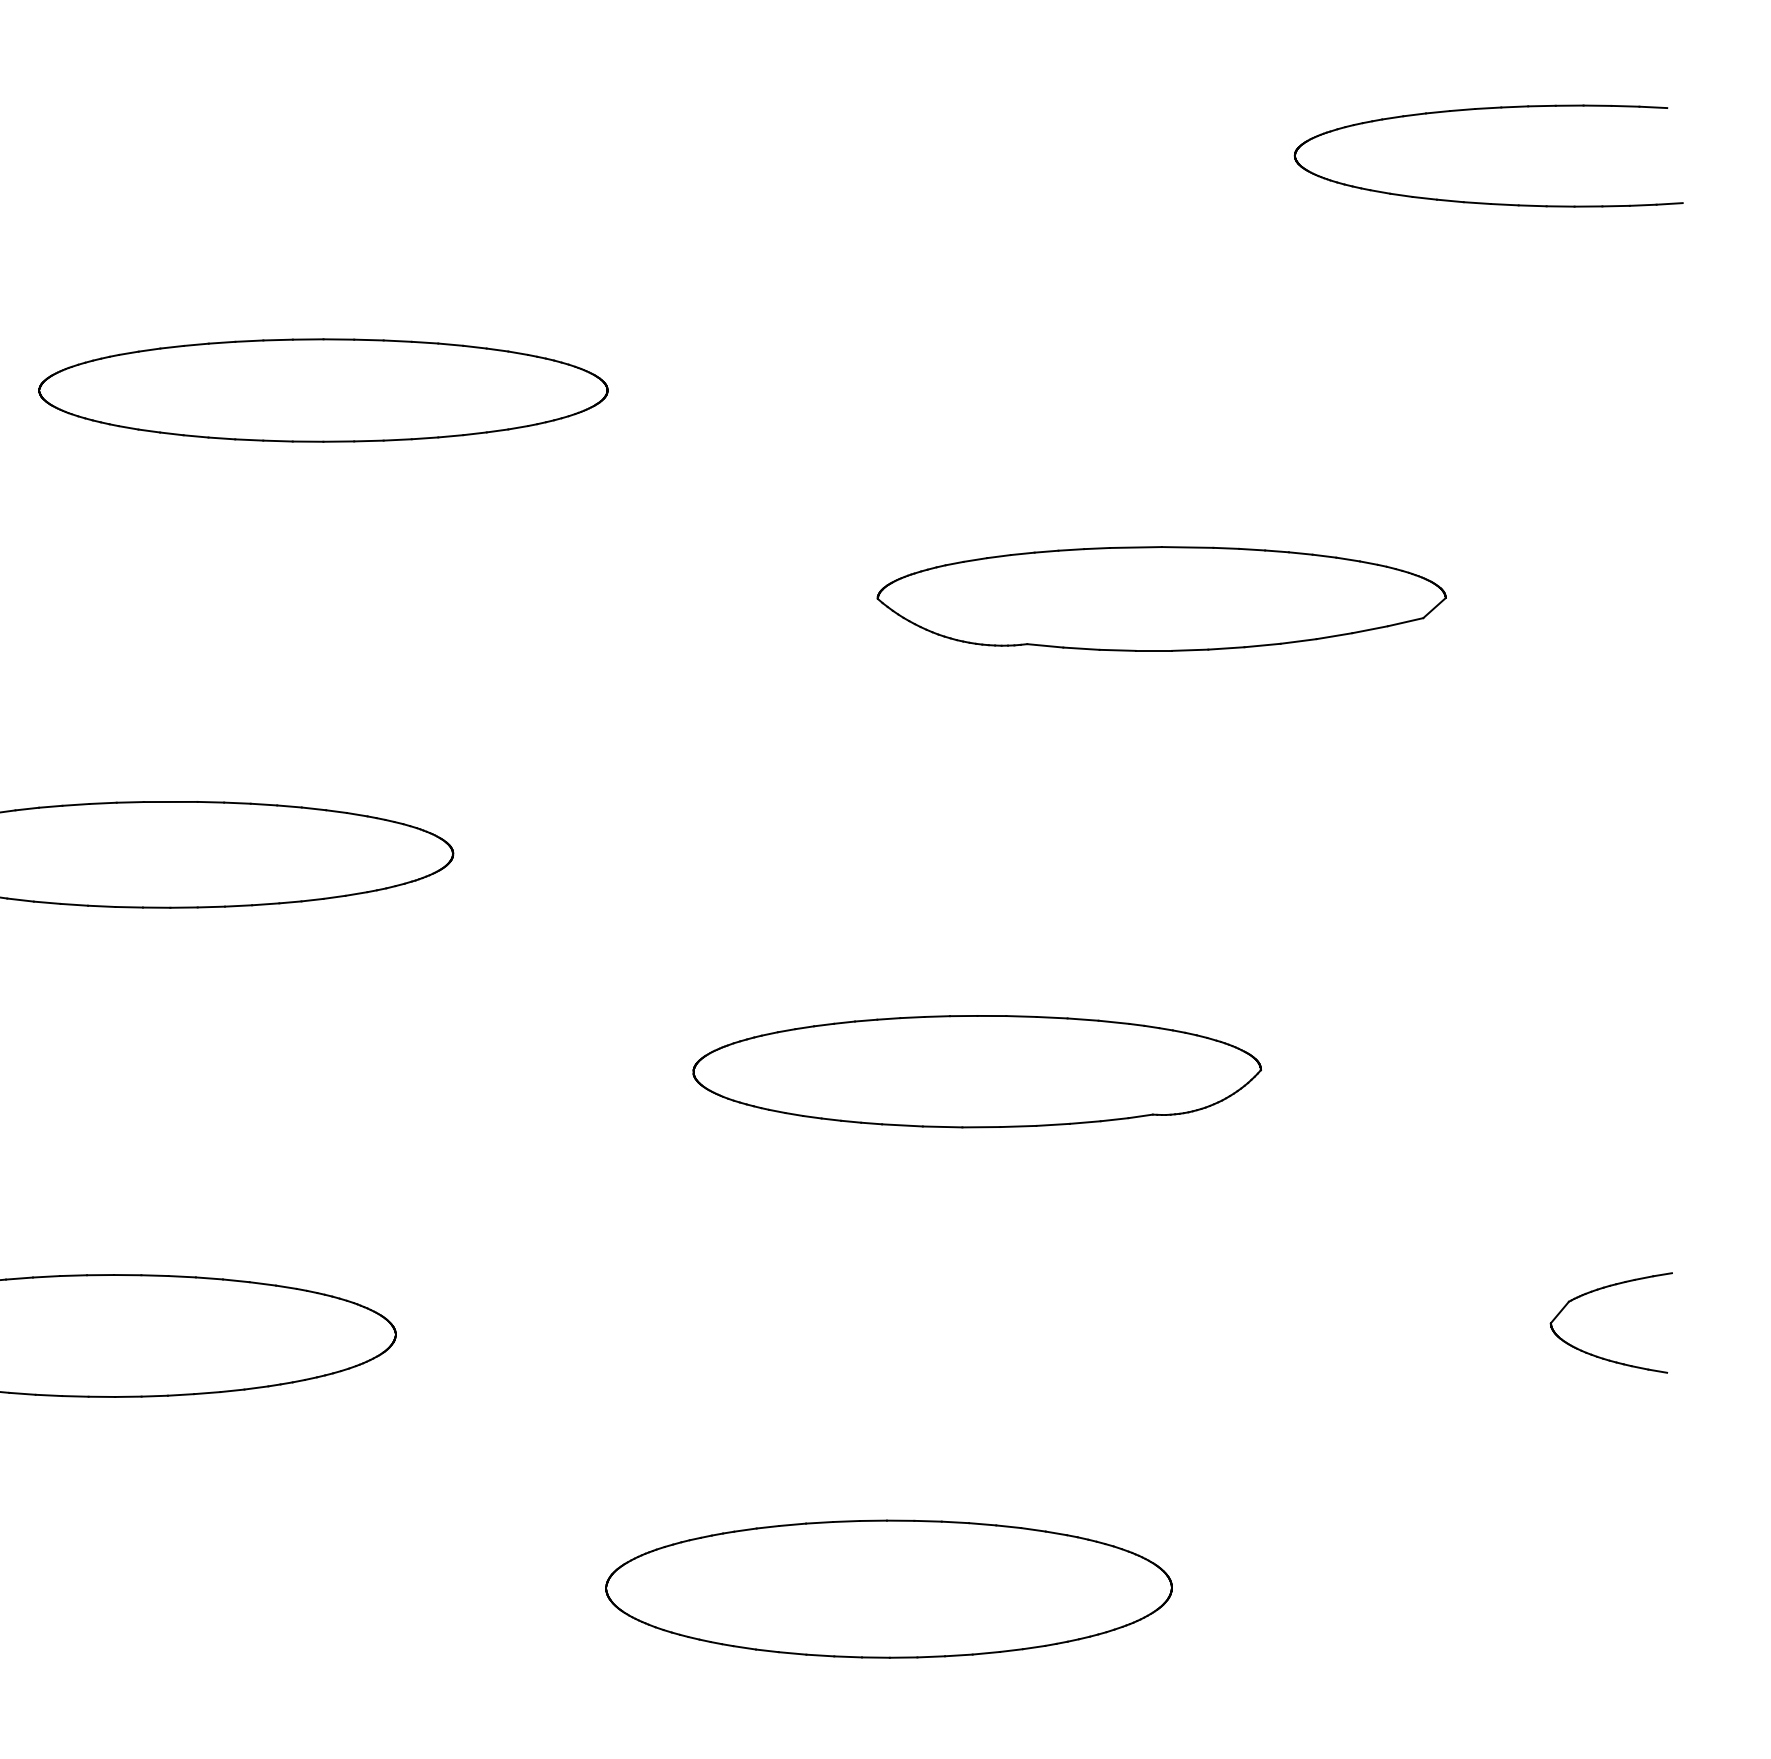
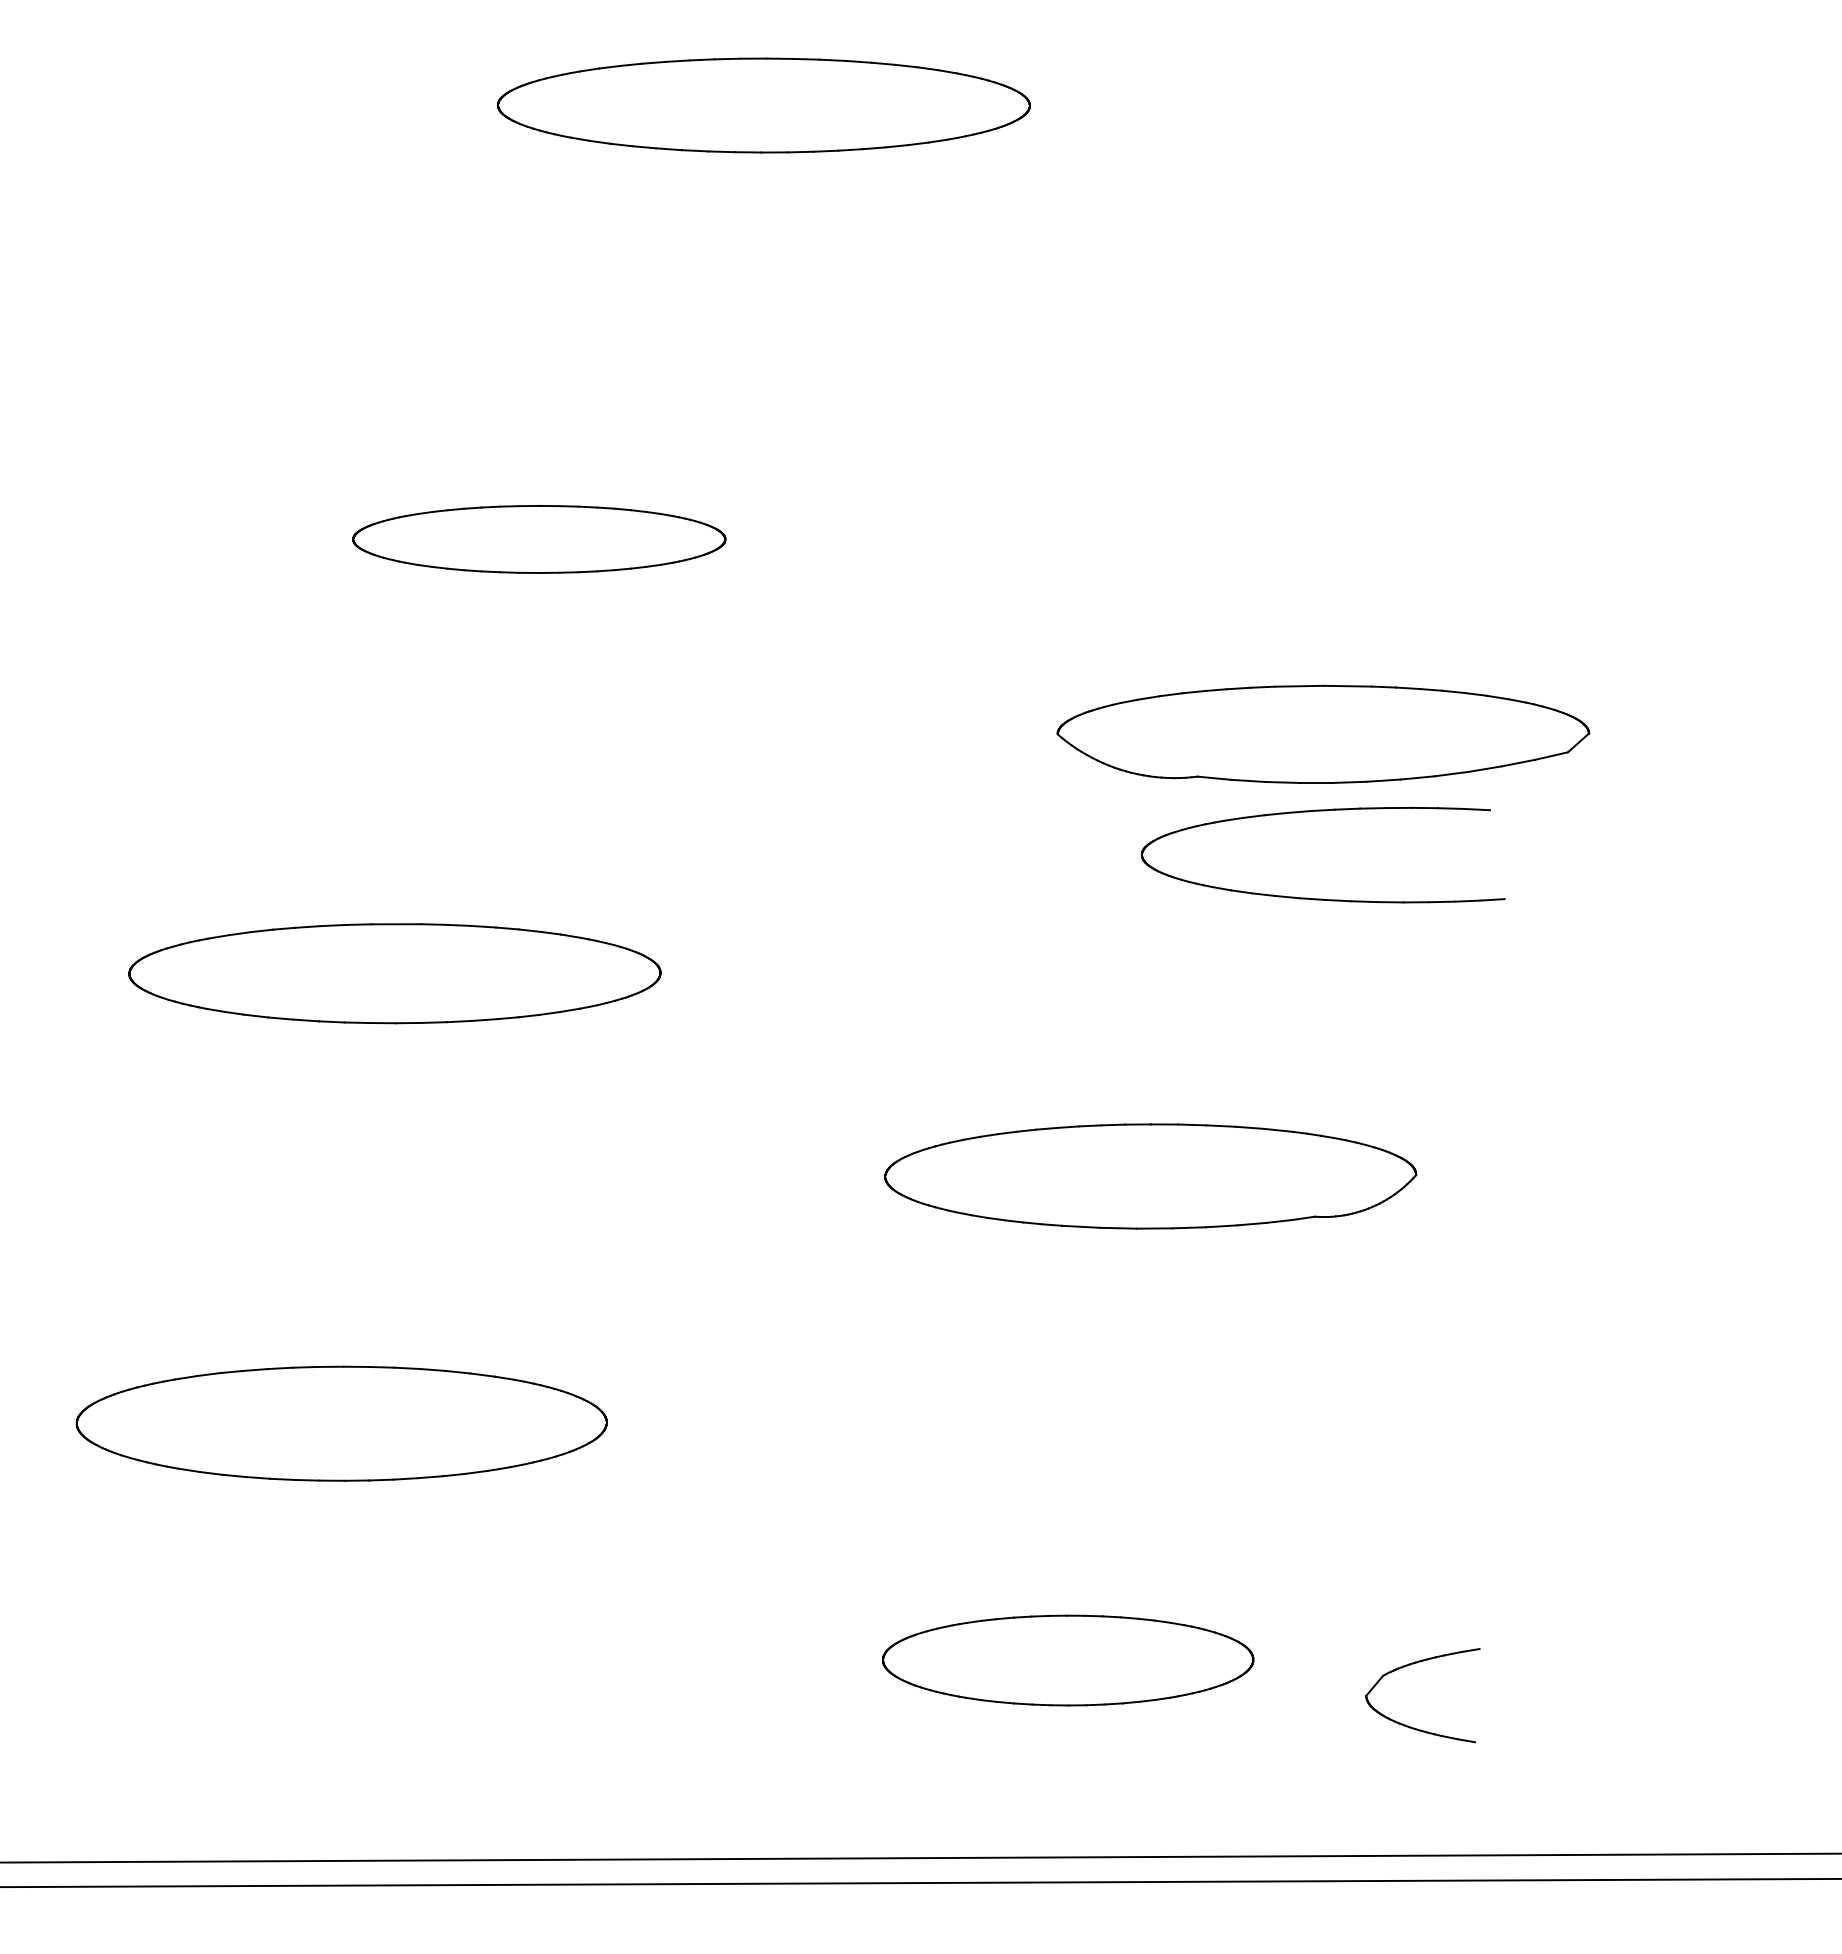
part: (1488, 109) -> (1322, 811), moved
part: (323, 390) -> (539, 539), size x0.7
part: (1601, 1289) -> (1413, 1664), moved
part: (888, 1589) -> (1067, 1660), size x0.7

